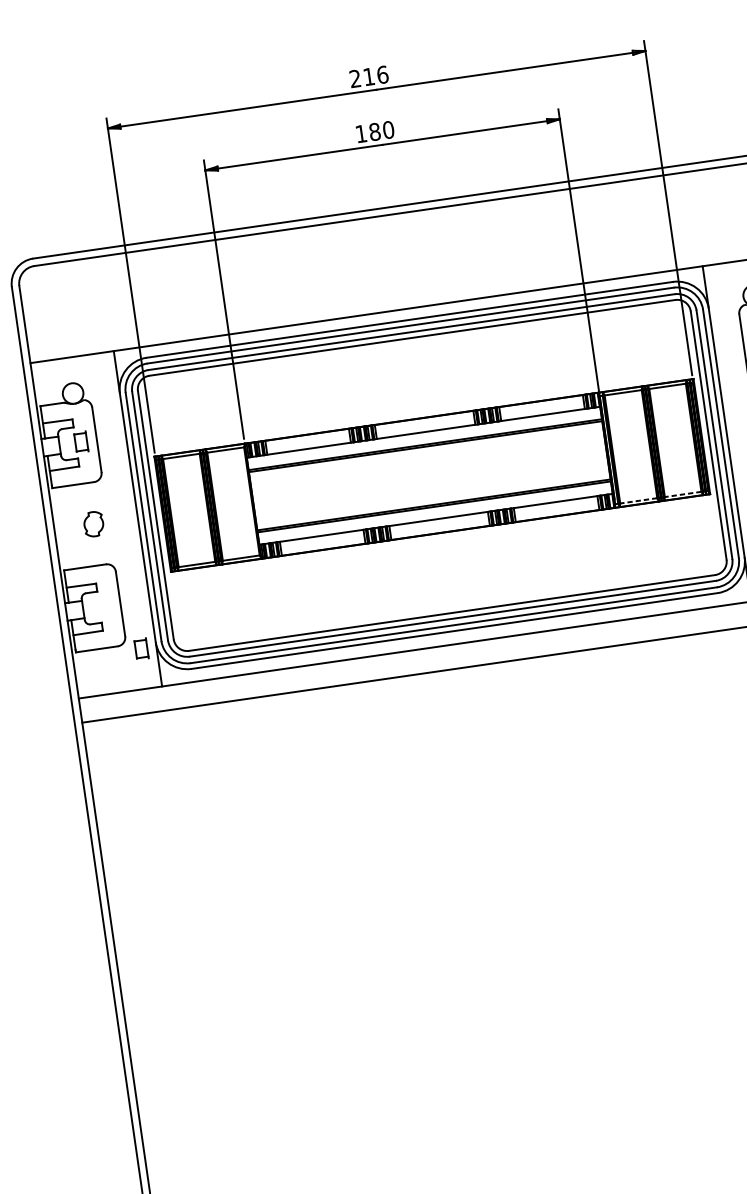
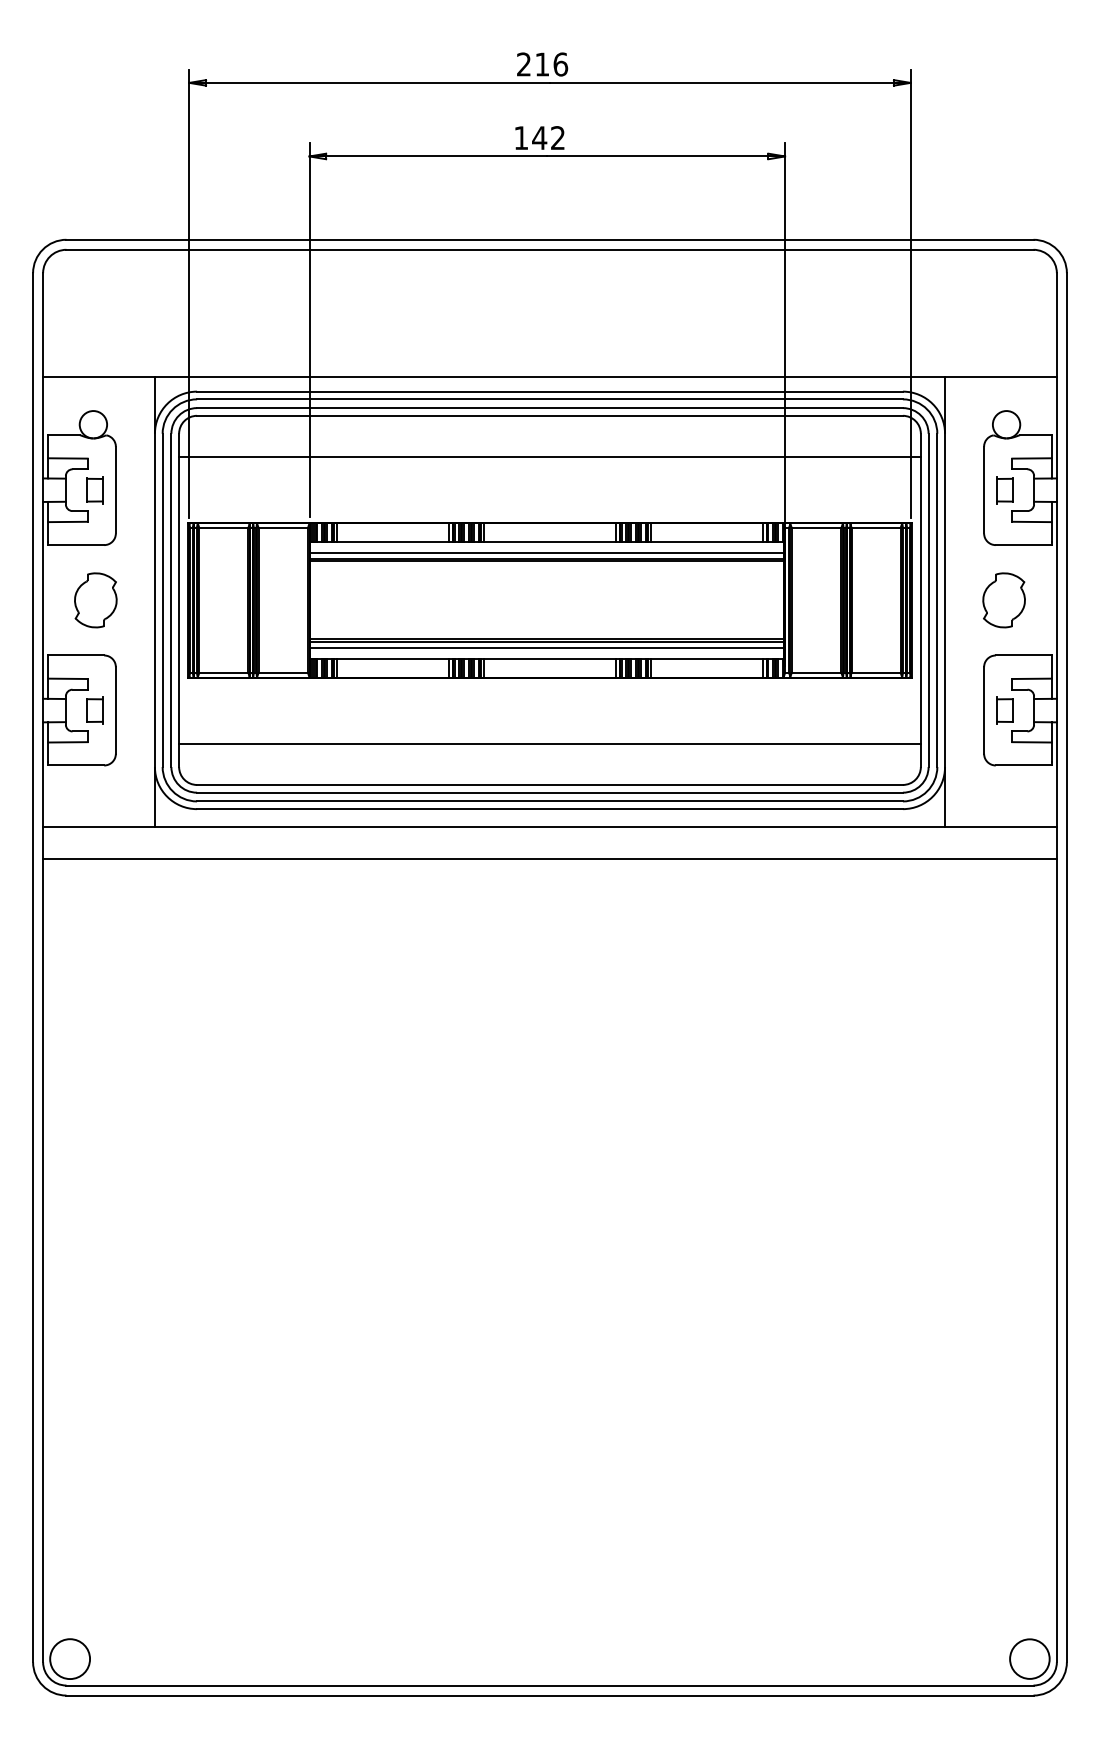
text: (381, 131) -> (548, 138), 180 -> 142
line: (416, 368) -> (549, 456), added
line: (424, 440) -> (546, 552), added
line: (683, 494) -> (876, 672), dashed -> solid
line: (638, 500) -> (816, 672), dashed -> solid
line: (434, 511) -> (546, 648), added
part: (93, 524) -> (95, 600), size x1.67
line: (447, 582) -> (549, 744), added
part: (141, 649) -> (94, 710), moved

